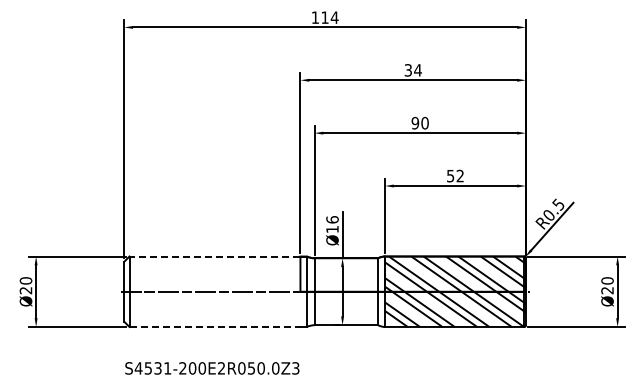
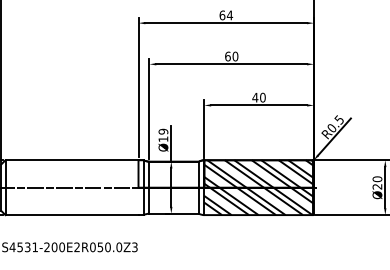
text: (408, 70) -> (222, 15), 34 -> 64
text: (415, 122) -> (228, 55), 90 -> 60
text: (455, 175) -> (259, 97), 52 -> 40
text: (332, 219) -> (163, 131), Ø16 -> Ø19
line: (214, 256) -> (71, 160), dashed -> solid
line: (215, 326) -> (72, 214), dashed -> solid

